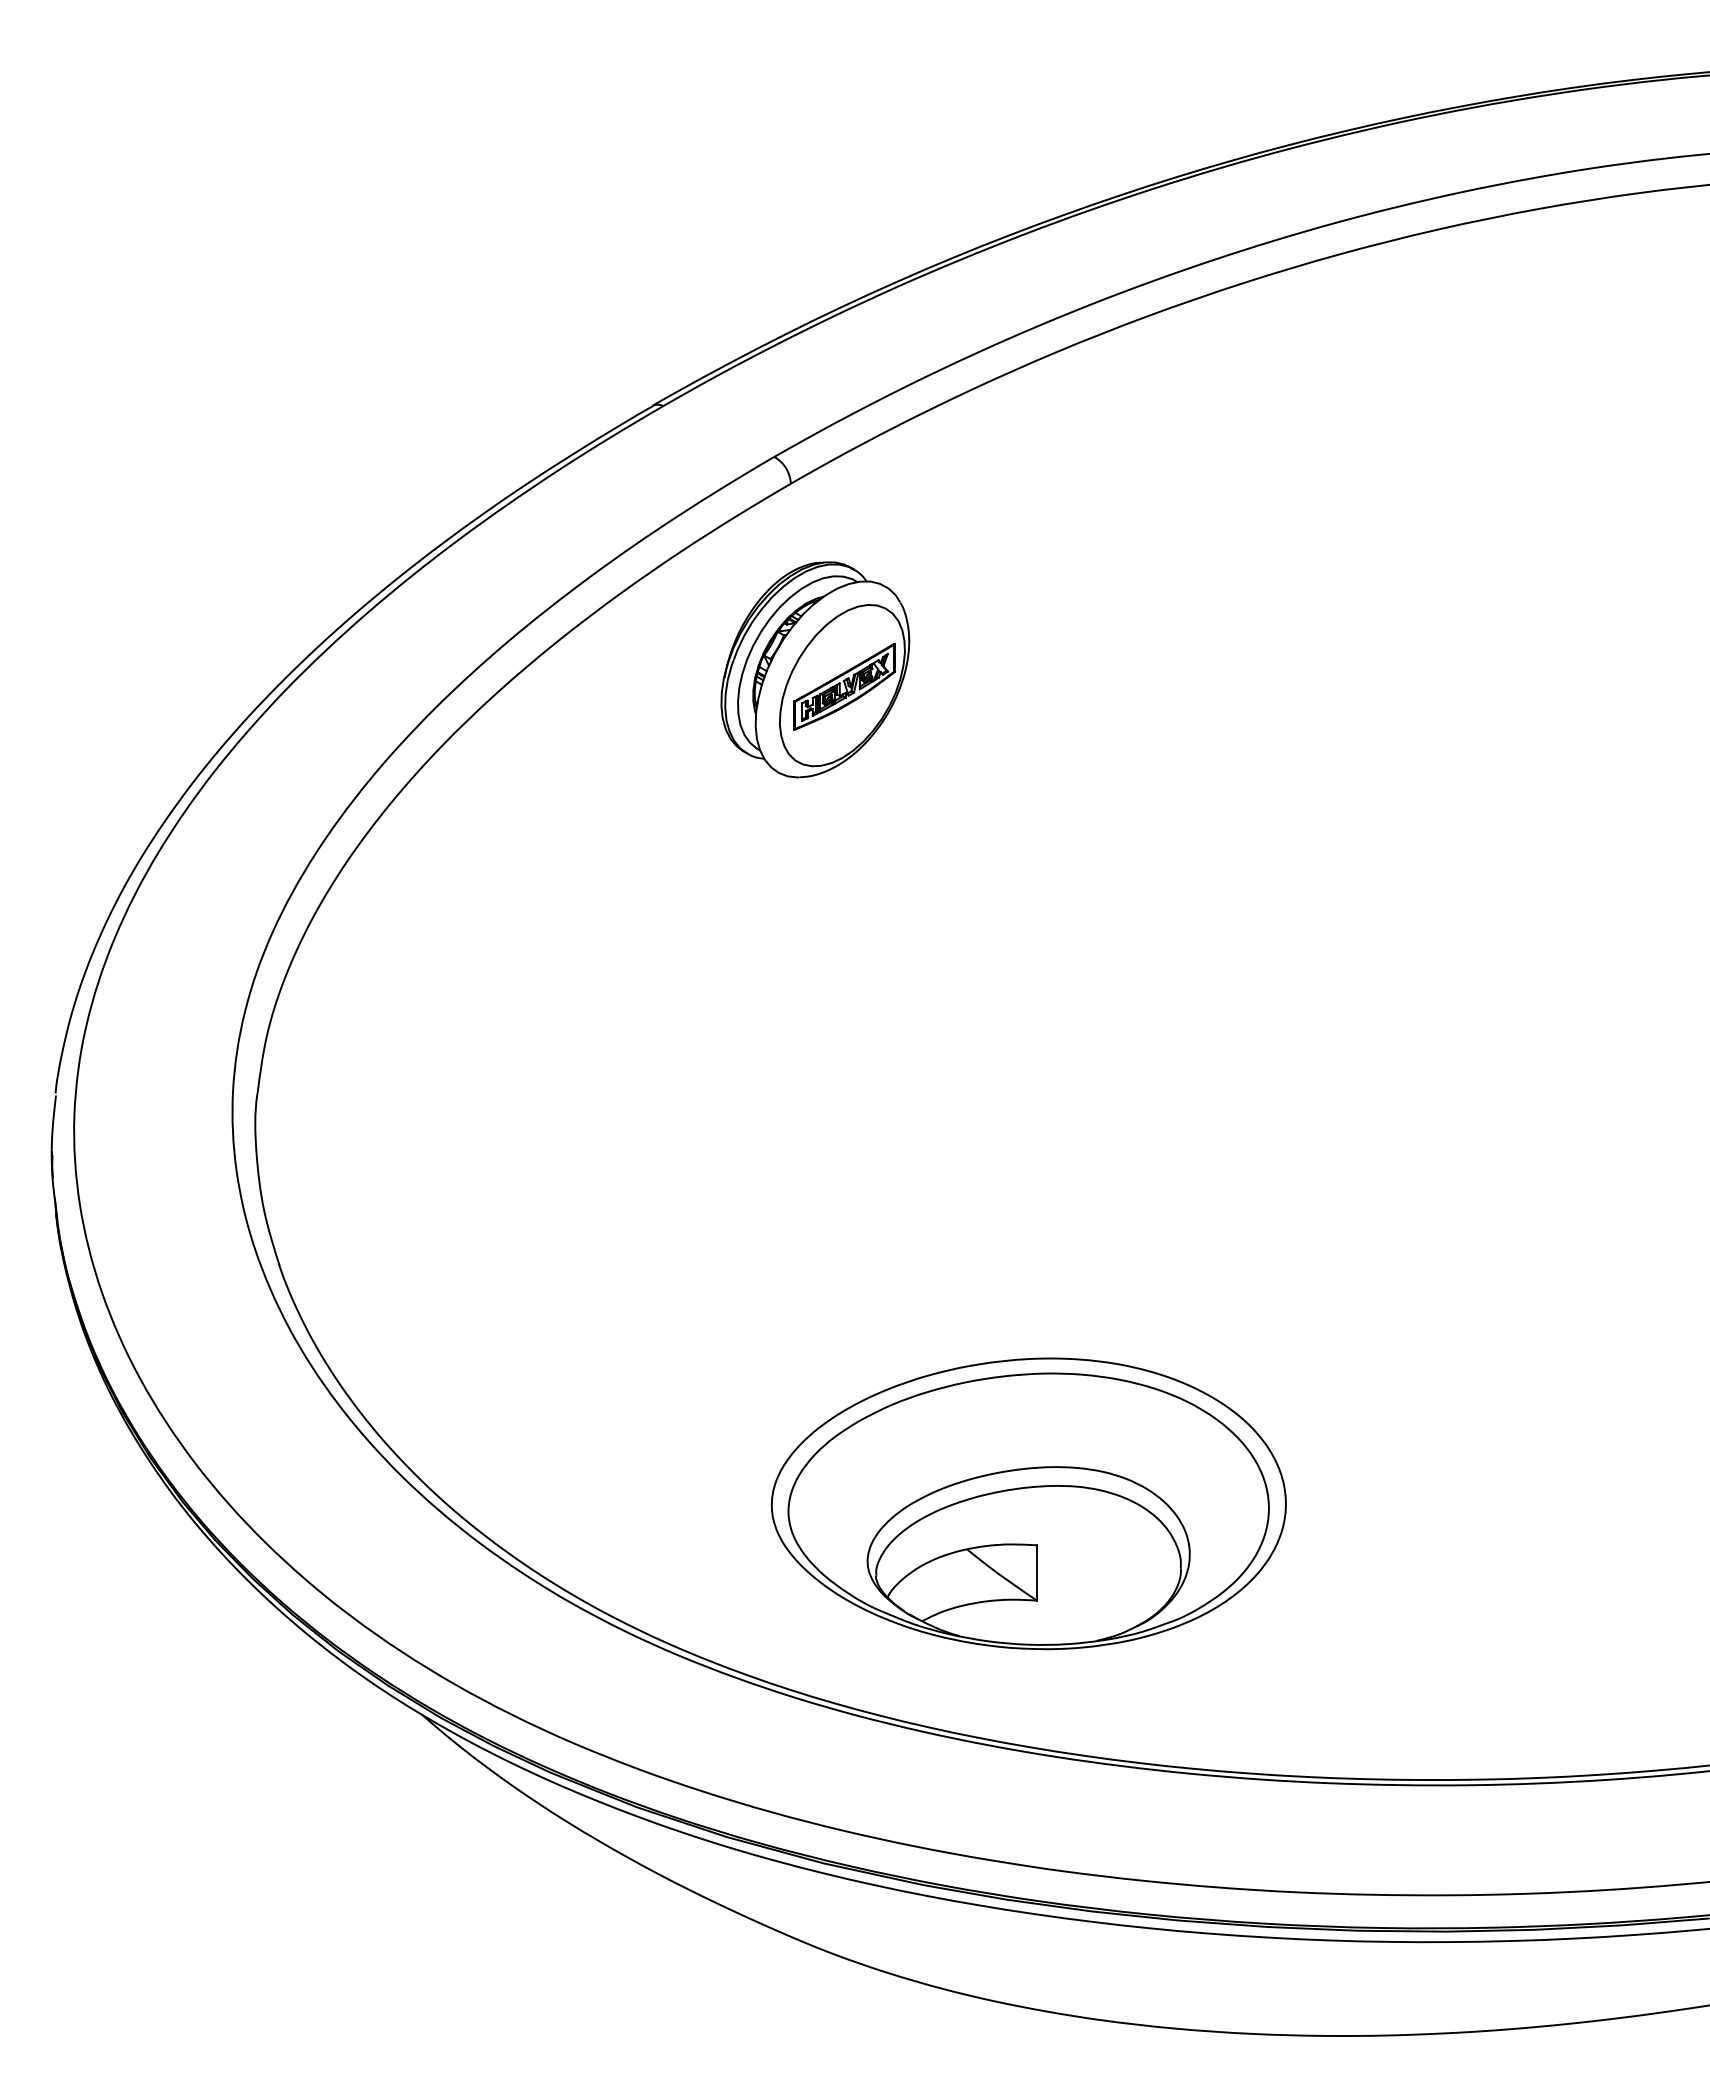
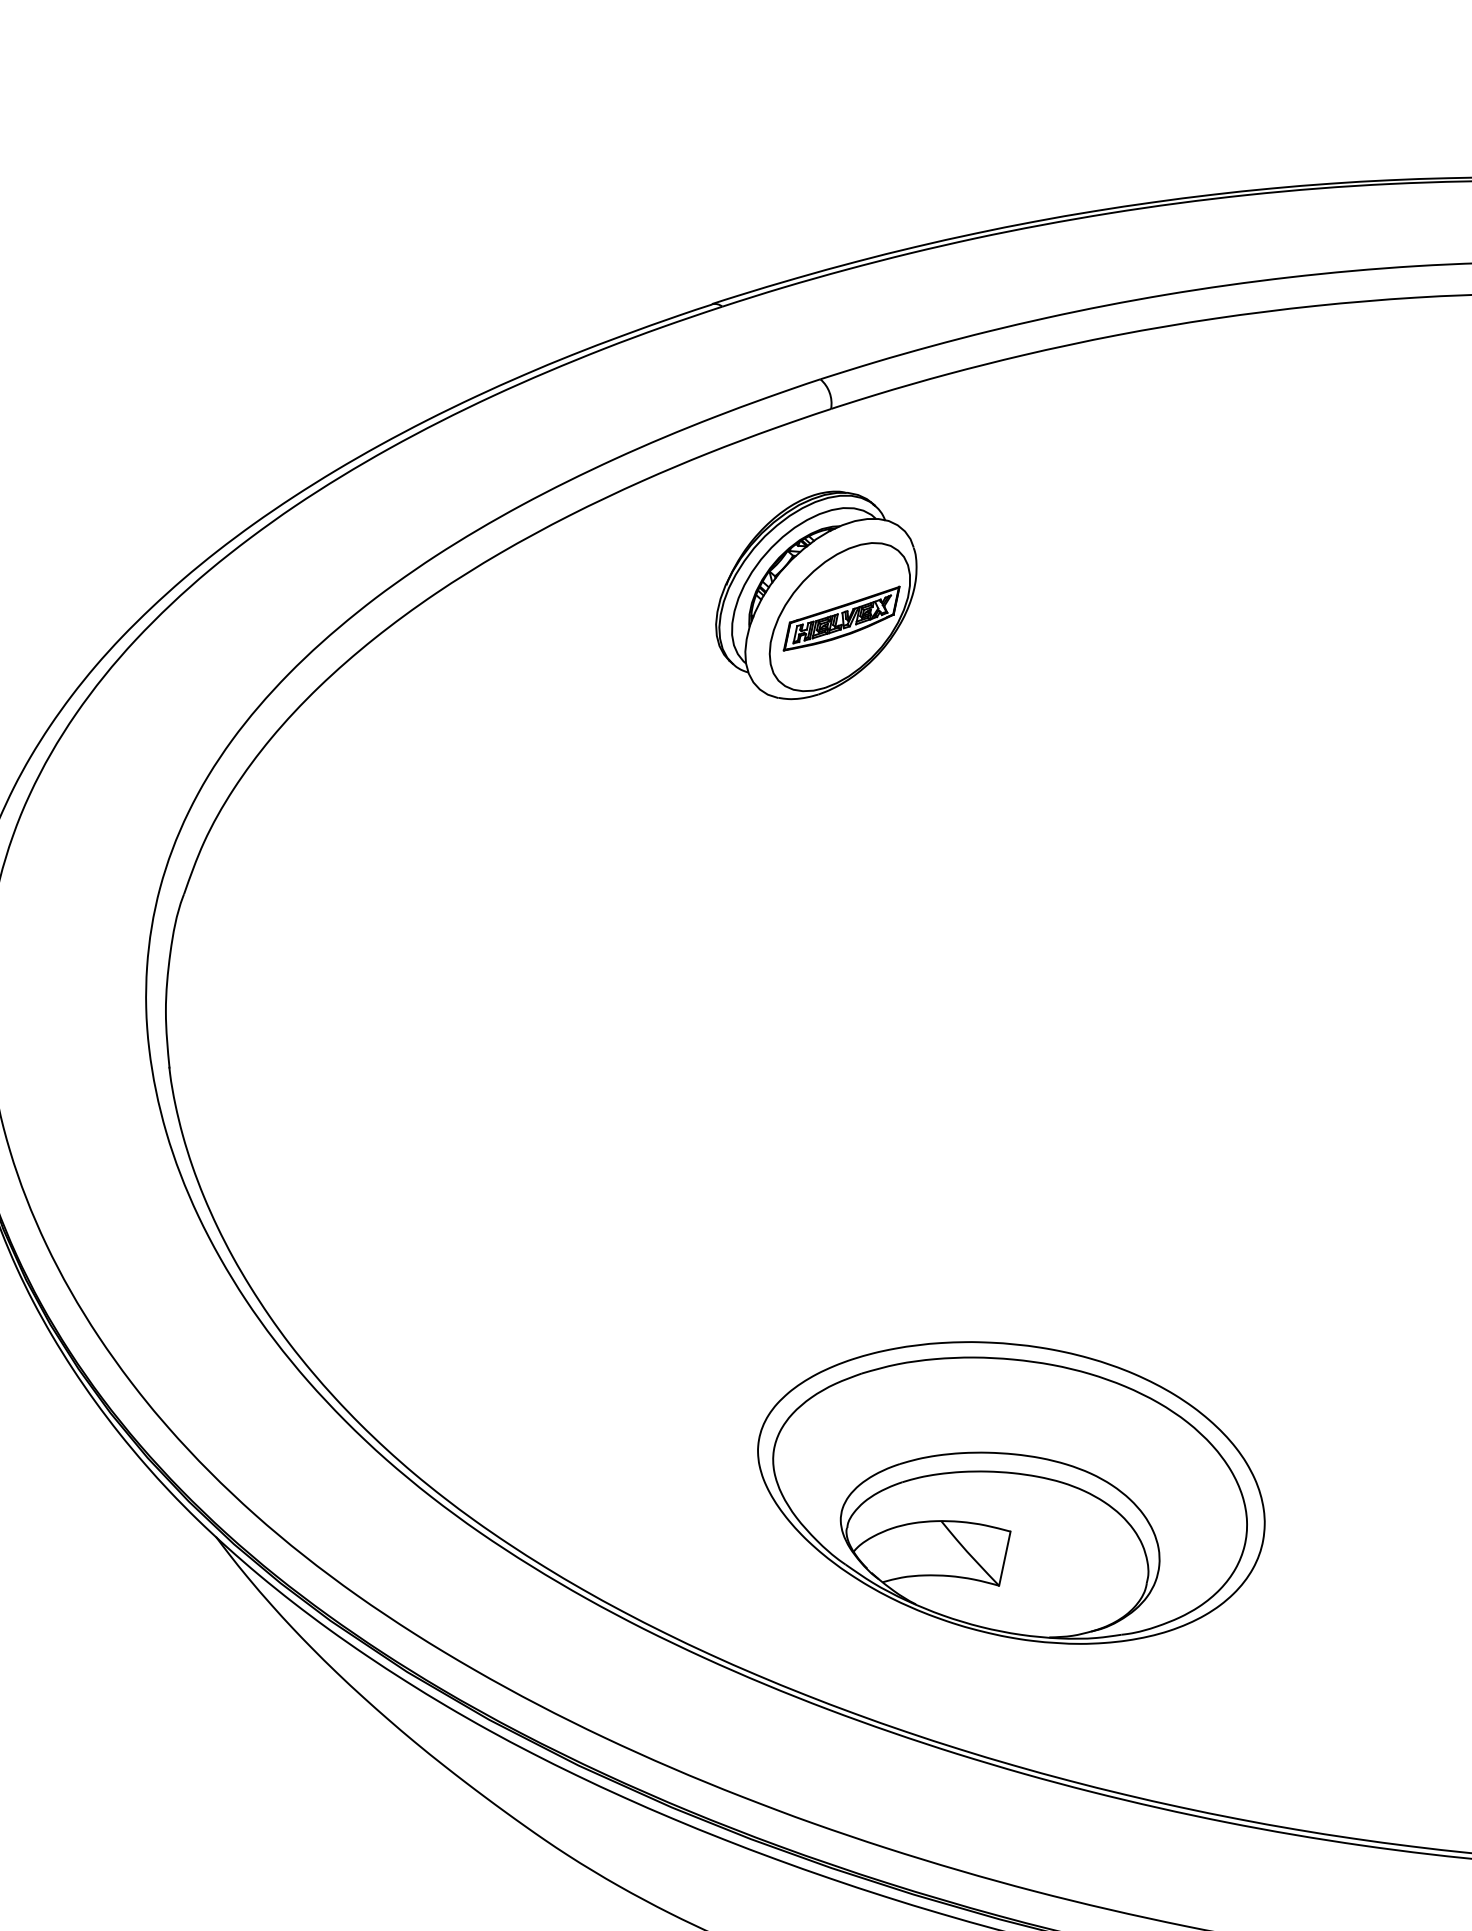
part: (1028, 1503) -> (1010, 1488), moved

